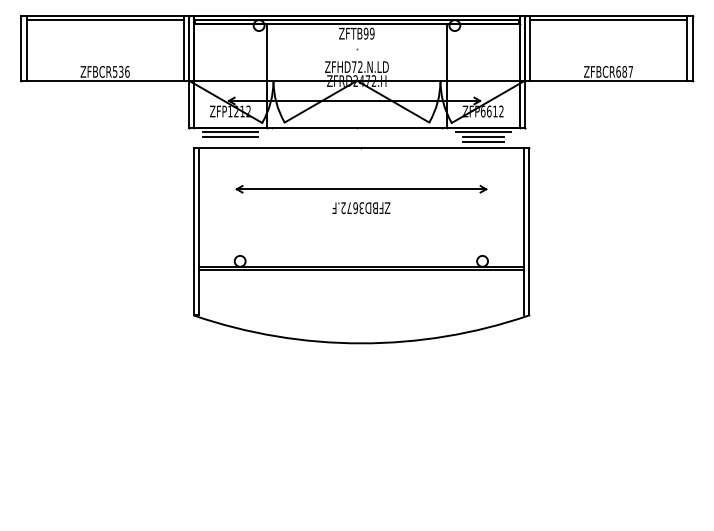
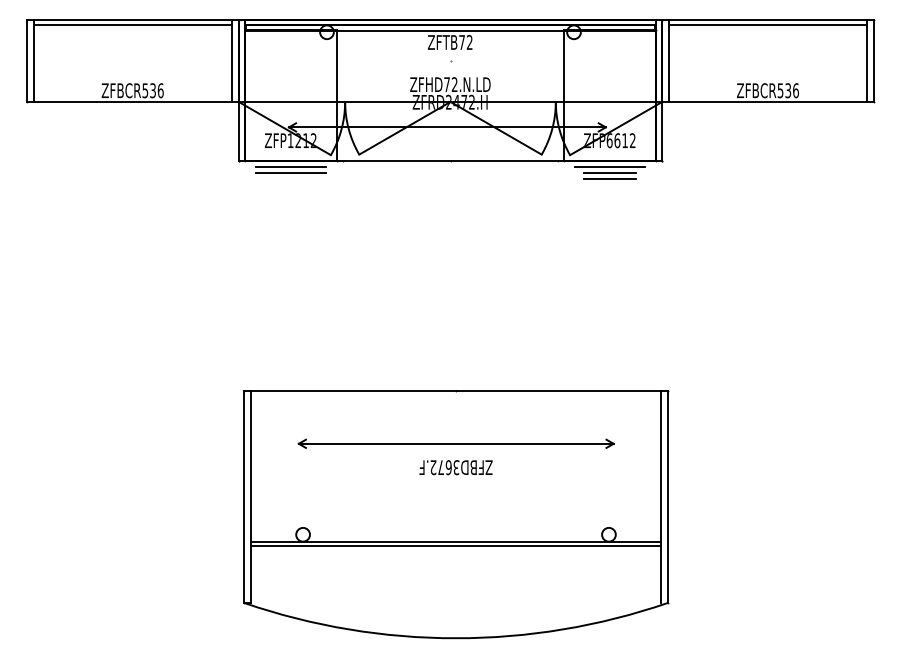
text: (368, 33) -> (465, 42), ZFTB99 -> ZFTB72
text: (624, 71) -> (787, 90), ZFBCR687 -> ZFBCR536
part: (361, 245) -> (456, 514), moved

